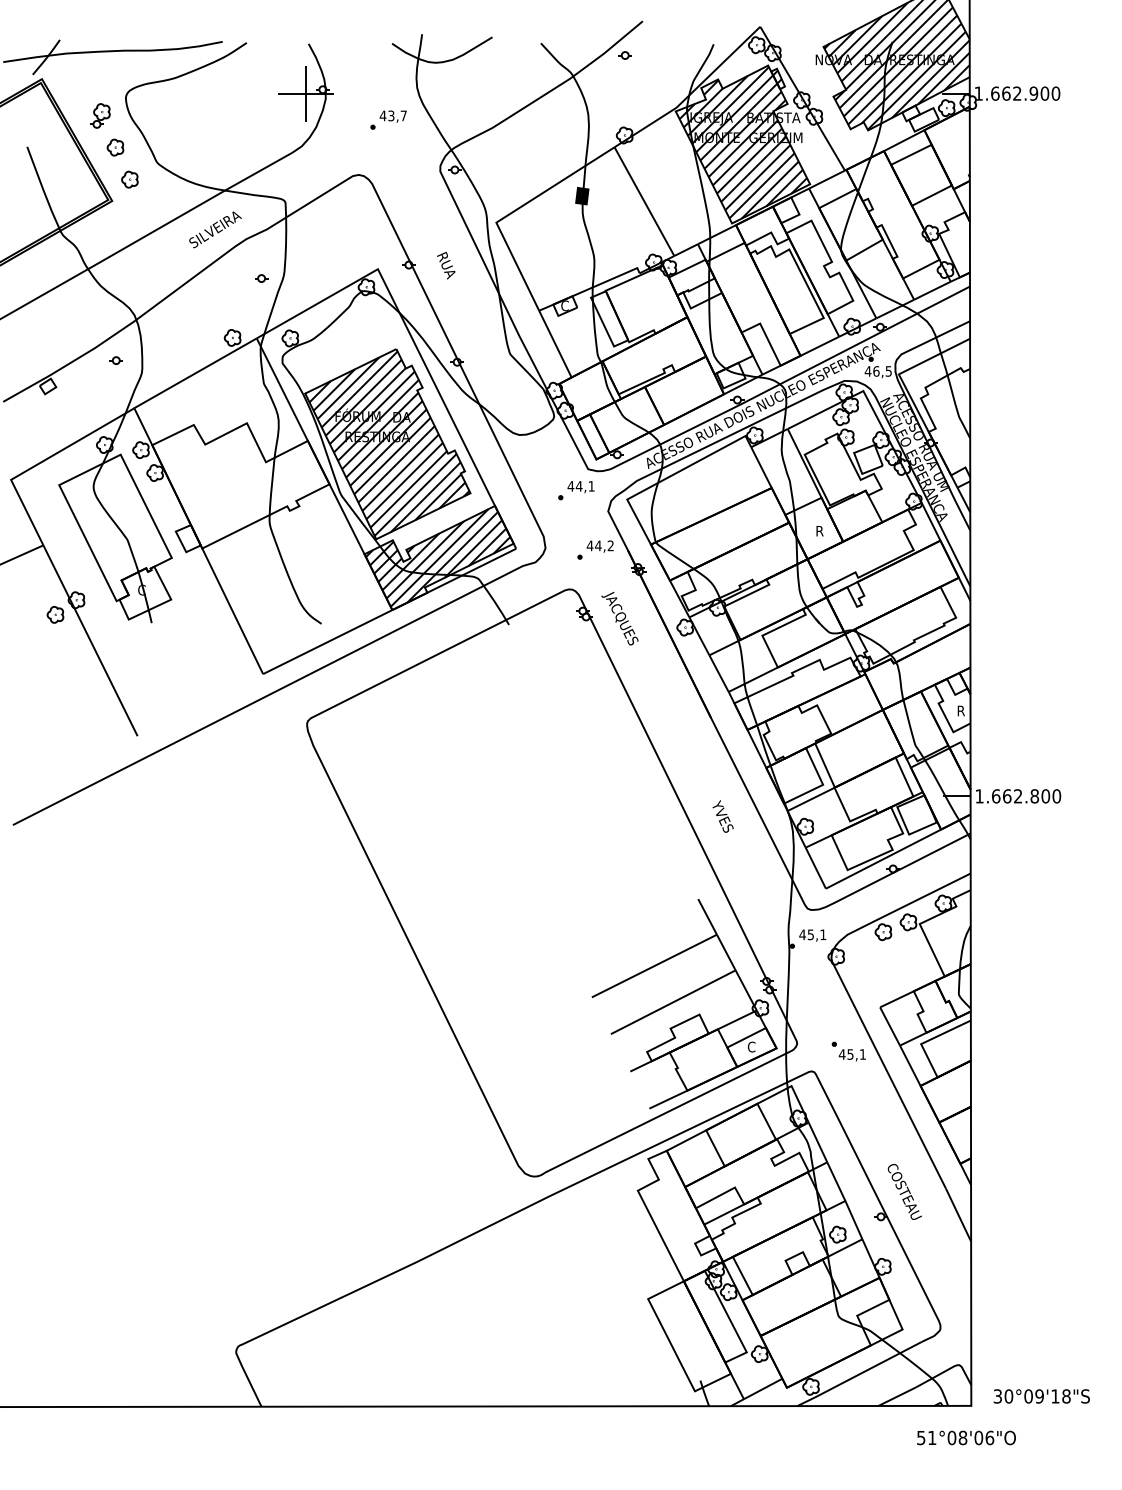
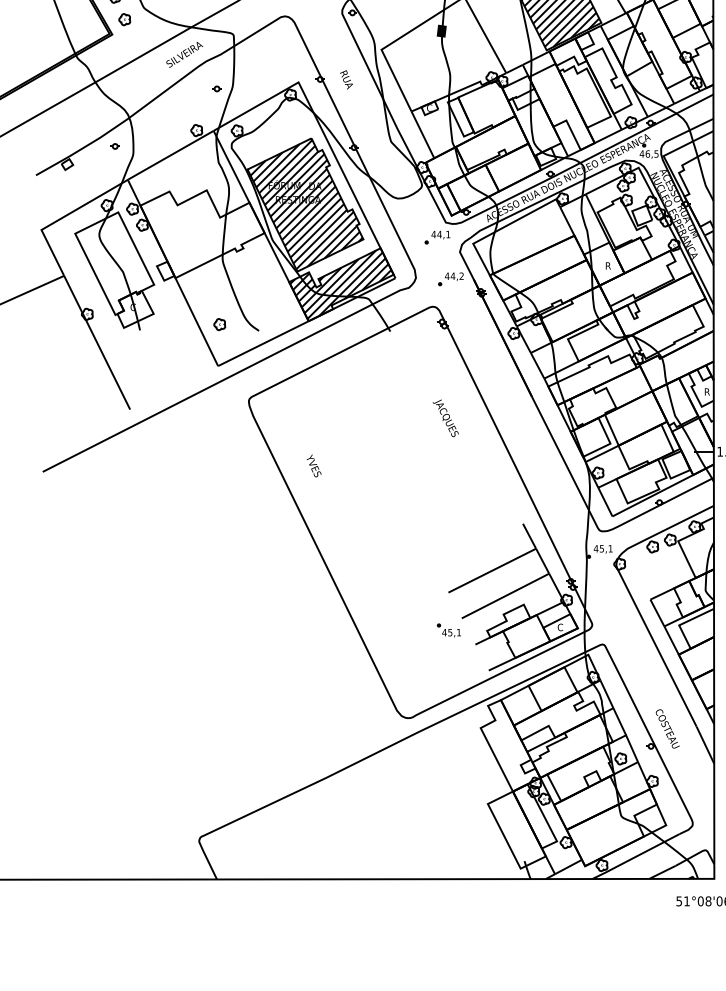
part: (55, 614) -> (219, 324), moved
text: (619, 618) -> (445, 418), moved
text: (722, 816) -> (313, 465), moved
part: (848, 1051) -> (448, 630), moved

